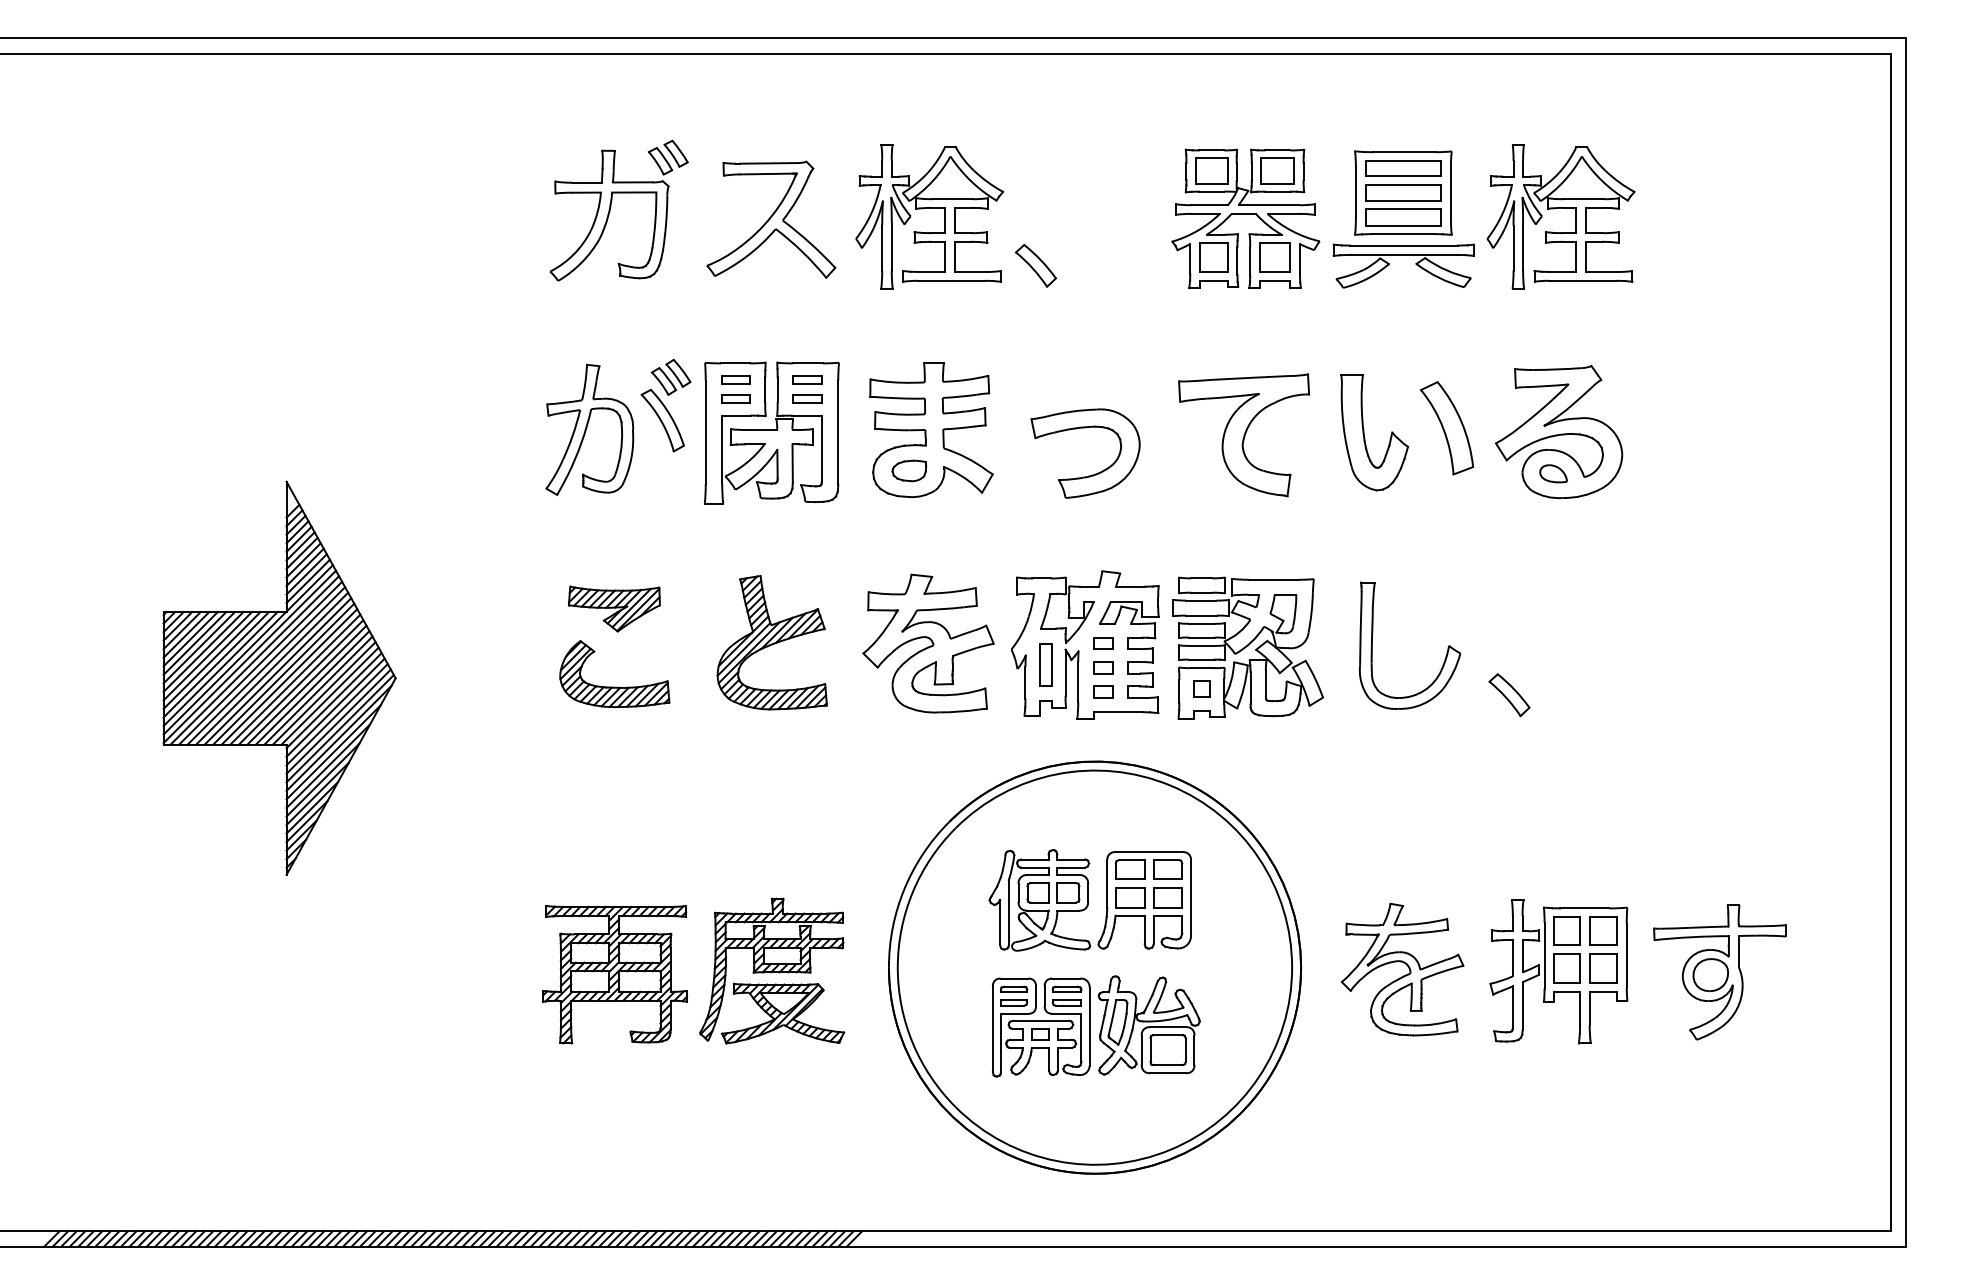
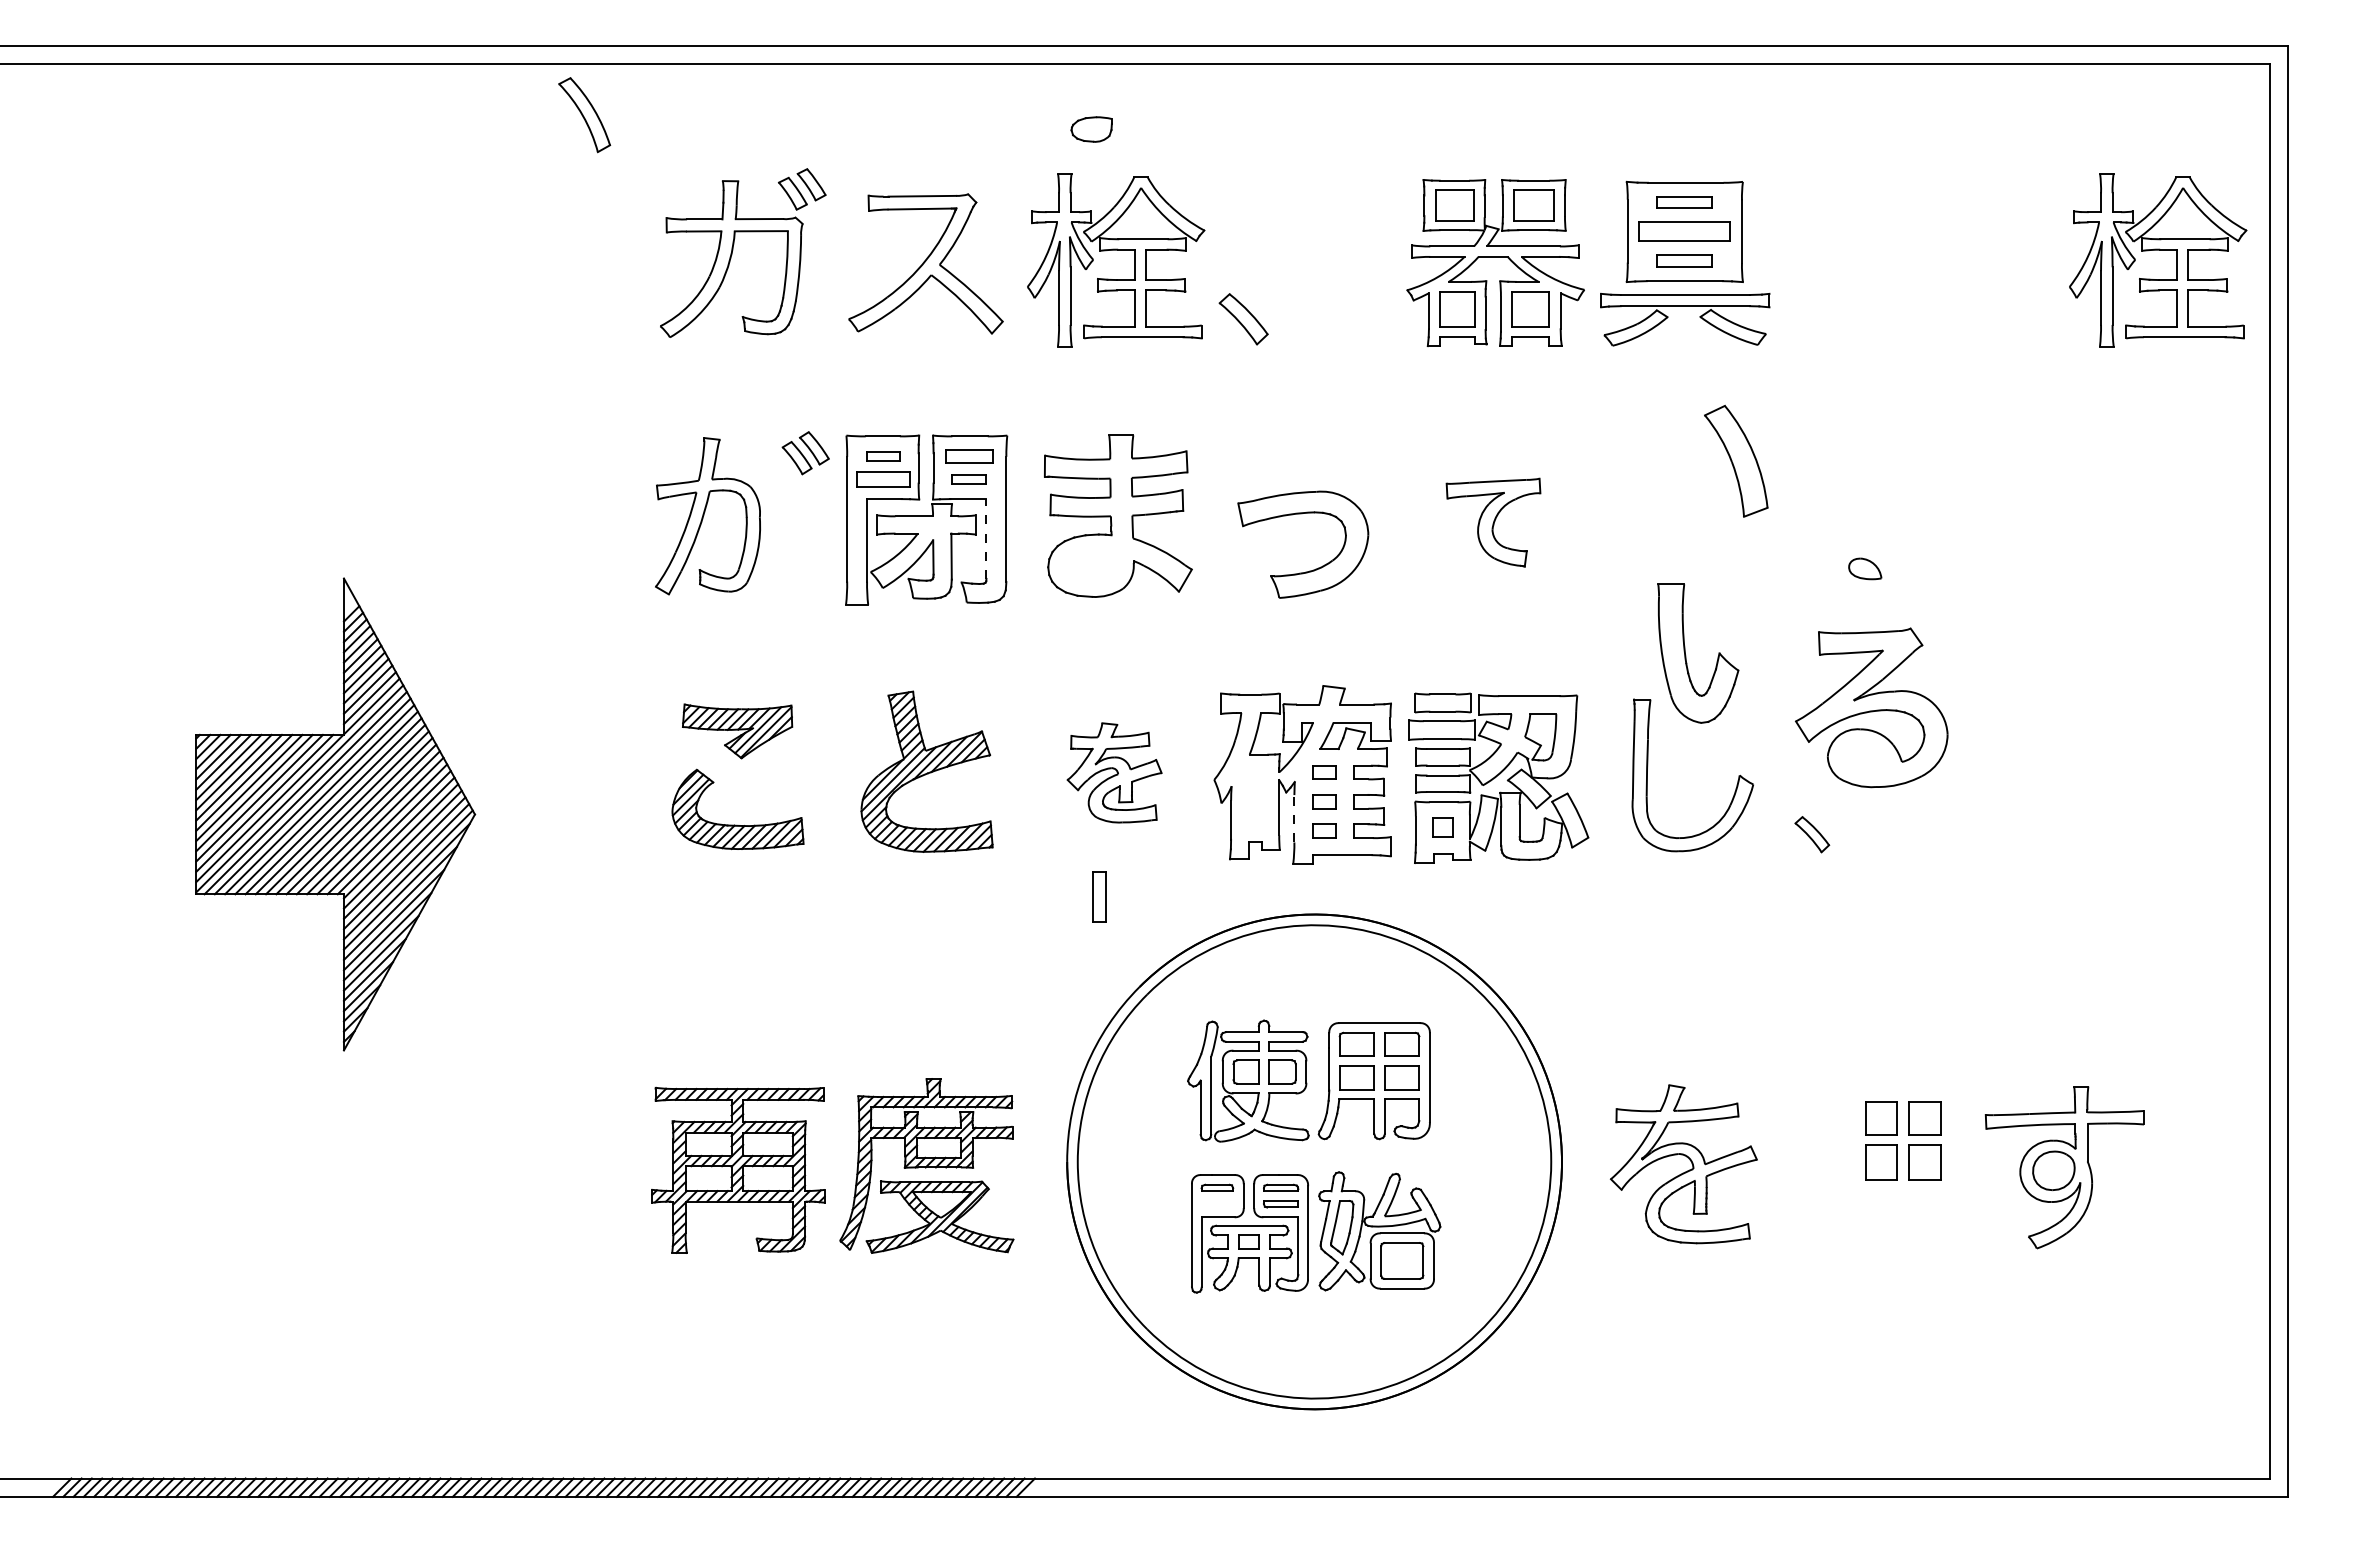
part: (1403, 168) -> (1684, 202), size x0.6
part: (1561, 208) -> (2158, 250), moved
part: (1403, 216) -> (1684, 260), size x0.6
part: (806, 380) -> (968, 456), size x1.4
part: (735, 399) -> (883, 479), size x1.6
part: (662, 420) -> (584, 115), moved
part: (1447, 427) -> (1736, 460), moved
part: (1558, 431) -> (1871, 707), moved
part: (1364, 434) -> (1686, 655), moved
part: (1244, 435) -> (1493, 522), size x0.6
line: (821, 448) -> (986, 538), solid -> dashed
part: (909, 470) -> (1091, 129), moved
part: (928, 643) -> (1114, 772), size x0.6
part: (1045, 664) -> (1099, 896), moved
line: (1078, 681) -> (1294, 818), solid -> dashed
part: (1509, 694) -> (1812, 834), size x0.7
part: (1558, 971) -> (1871, 1166), removed
part: (1014, 1003) -> (1217, 1204), removed

